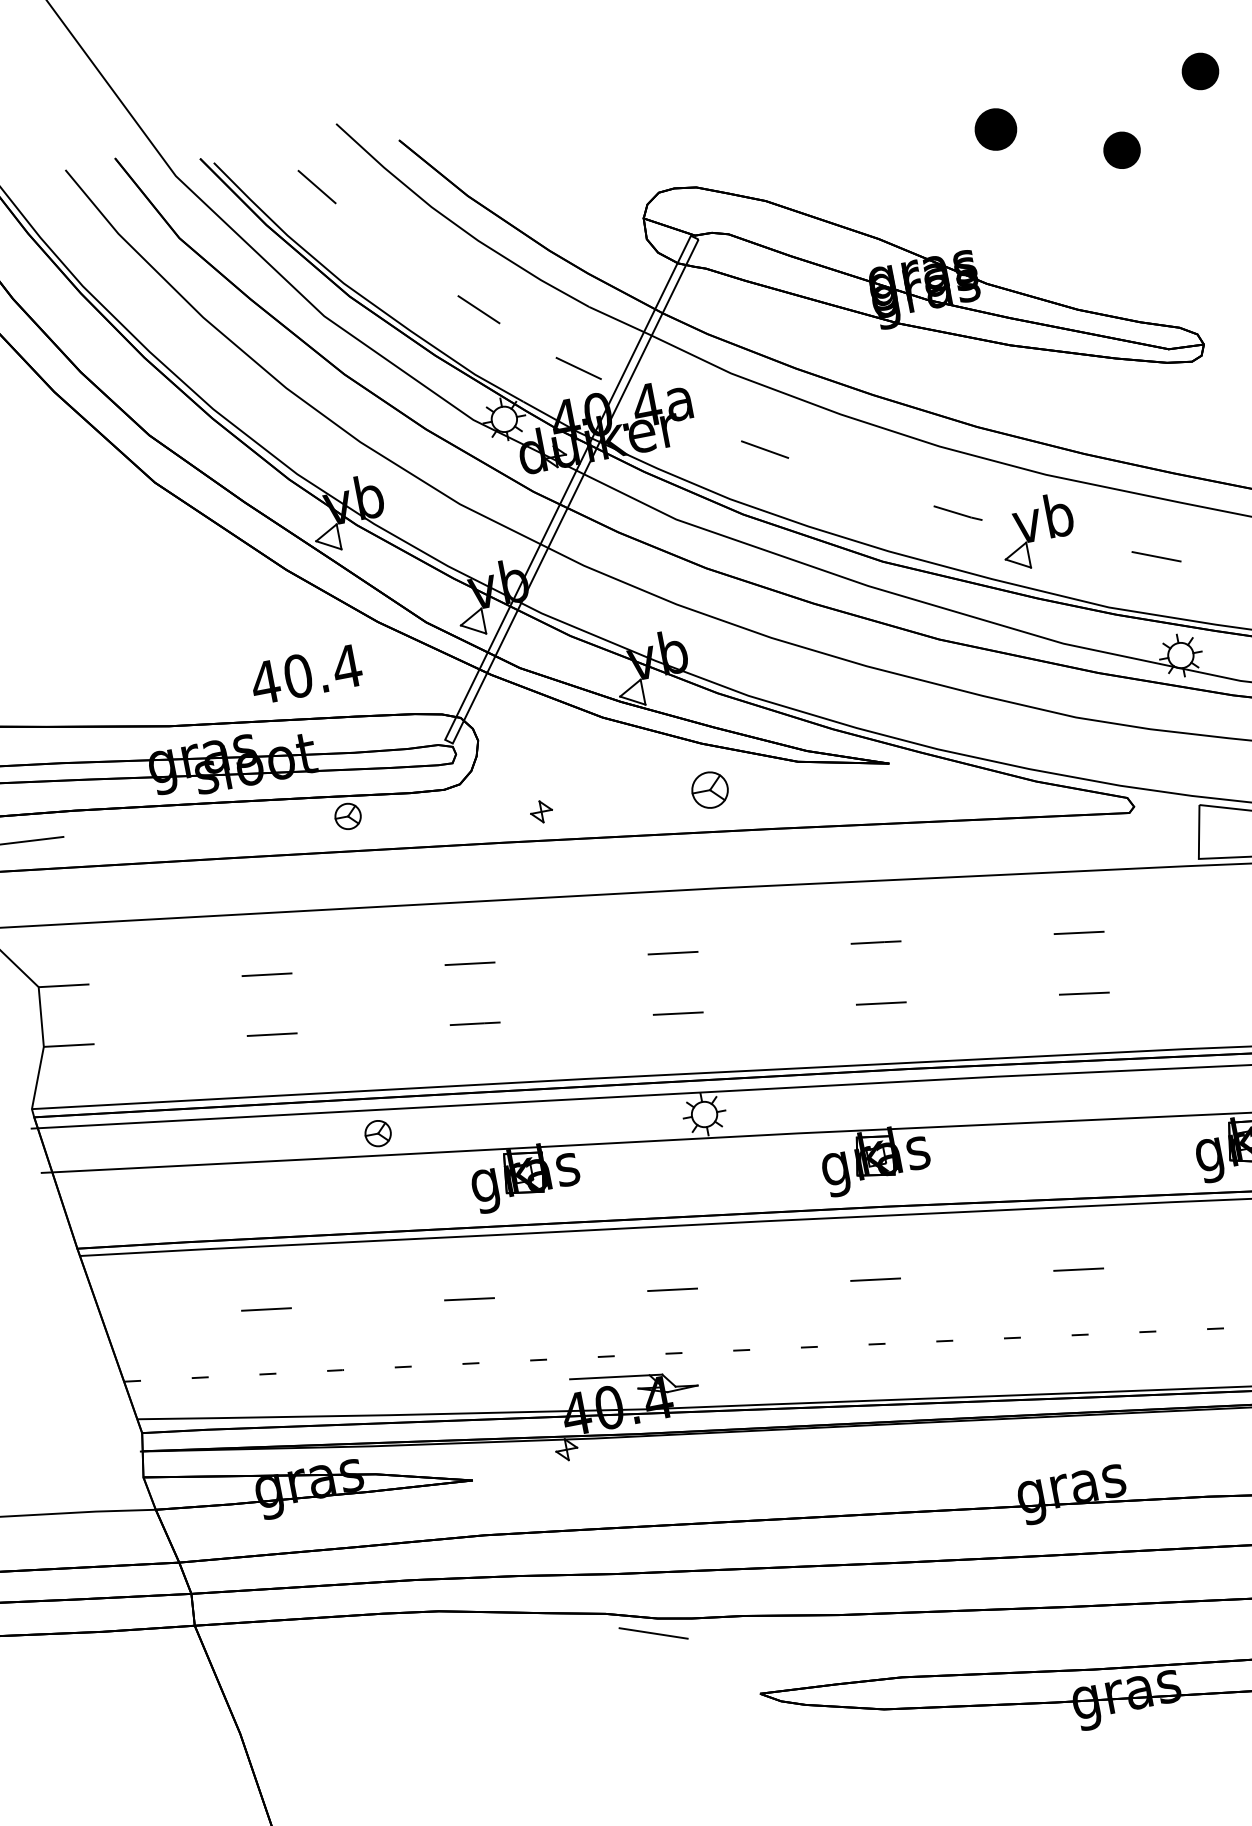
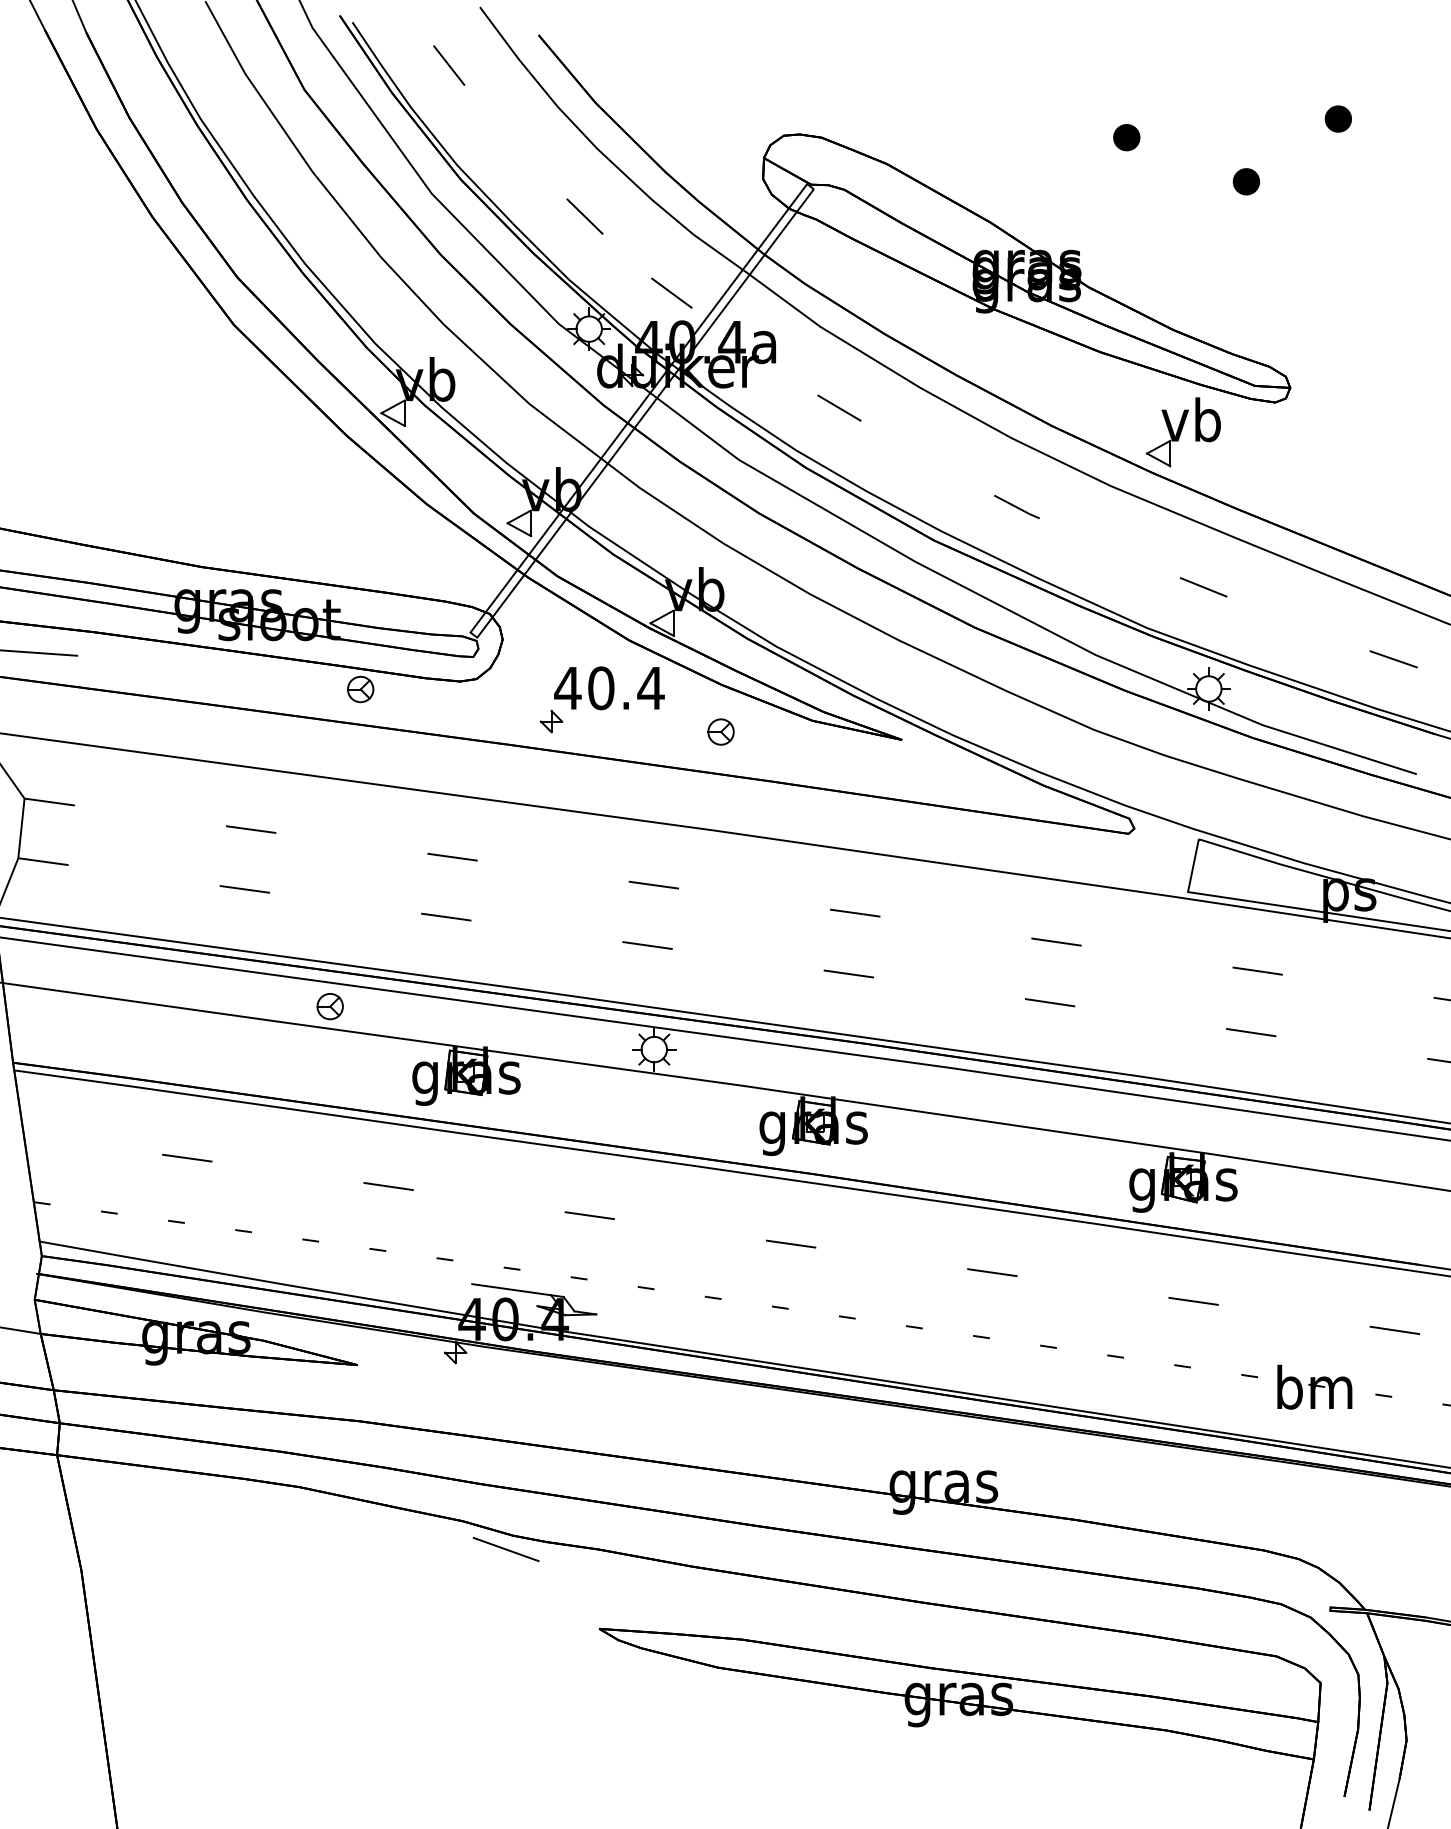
part: (1199, 71) -> (1337, 118), size x0.71
part: (995, 129) -> (1126, 137), size x0.62
part: (1120, 150) -> (1245, 181), size x0.71
part: (1037, 531) -> (1183, 432), moved
text: (306, 674) -> (609, 688), moved
part: (709, 789) -> (720, 731), size x0.71

